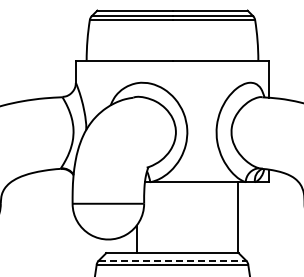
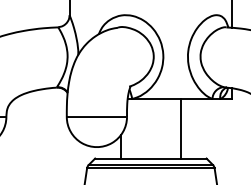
line: (238, 217) -> (181, 128), moved
line: (172, 260) -> (150, 164), dashed -> solid

